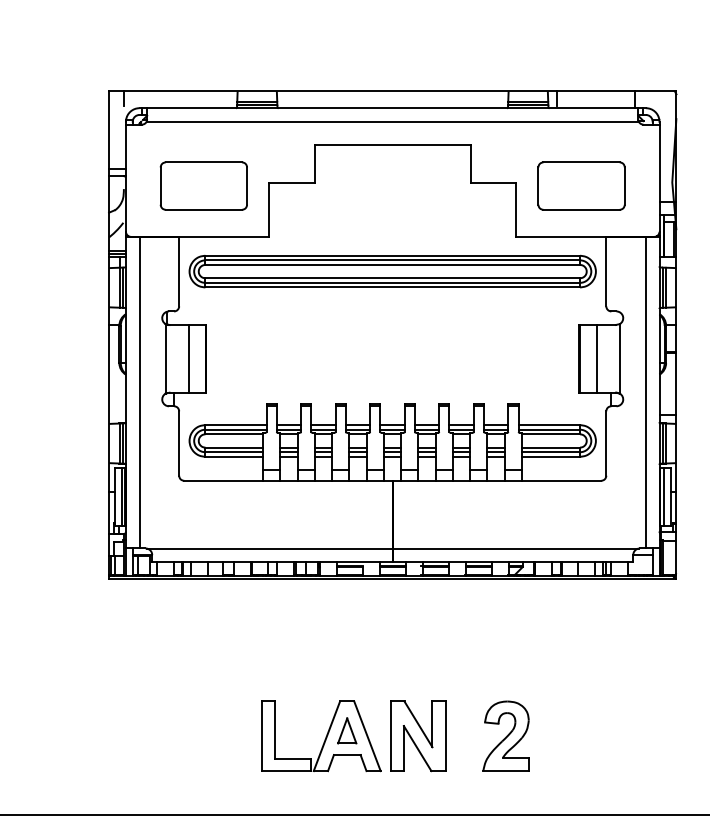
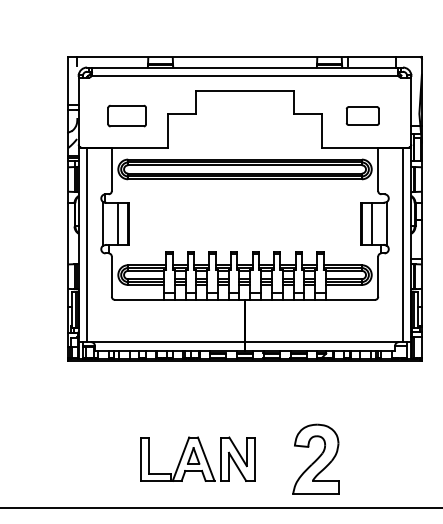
part: (202, 185) -> (126, 115), size x0.7
part: (581, 185) -> (362, 115), size x0.6
part: (353, 735) -> (197, 458), moved
part: (505, 735) -> (315, 458), size x1.6

